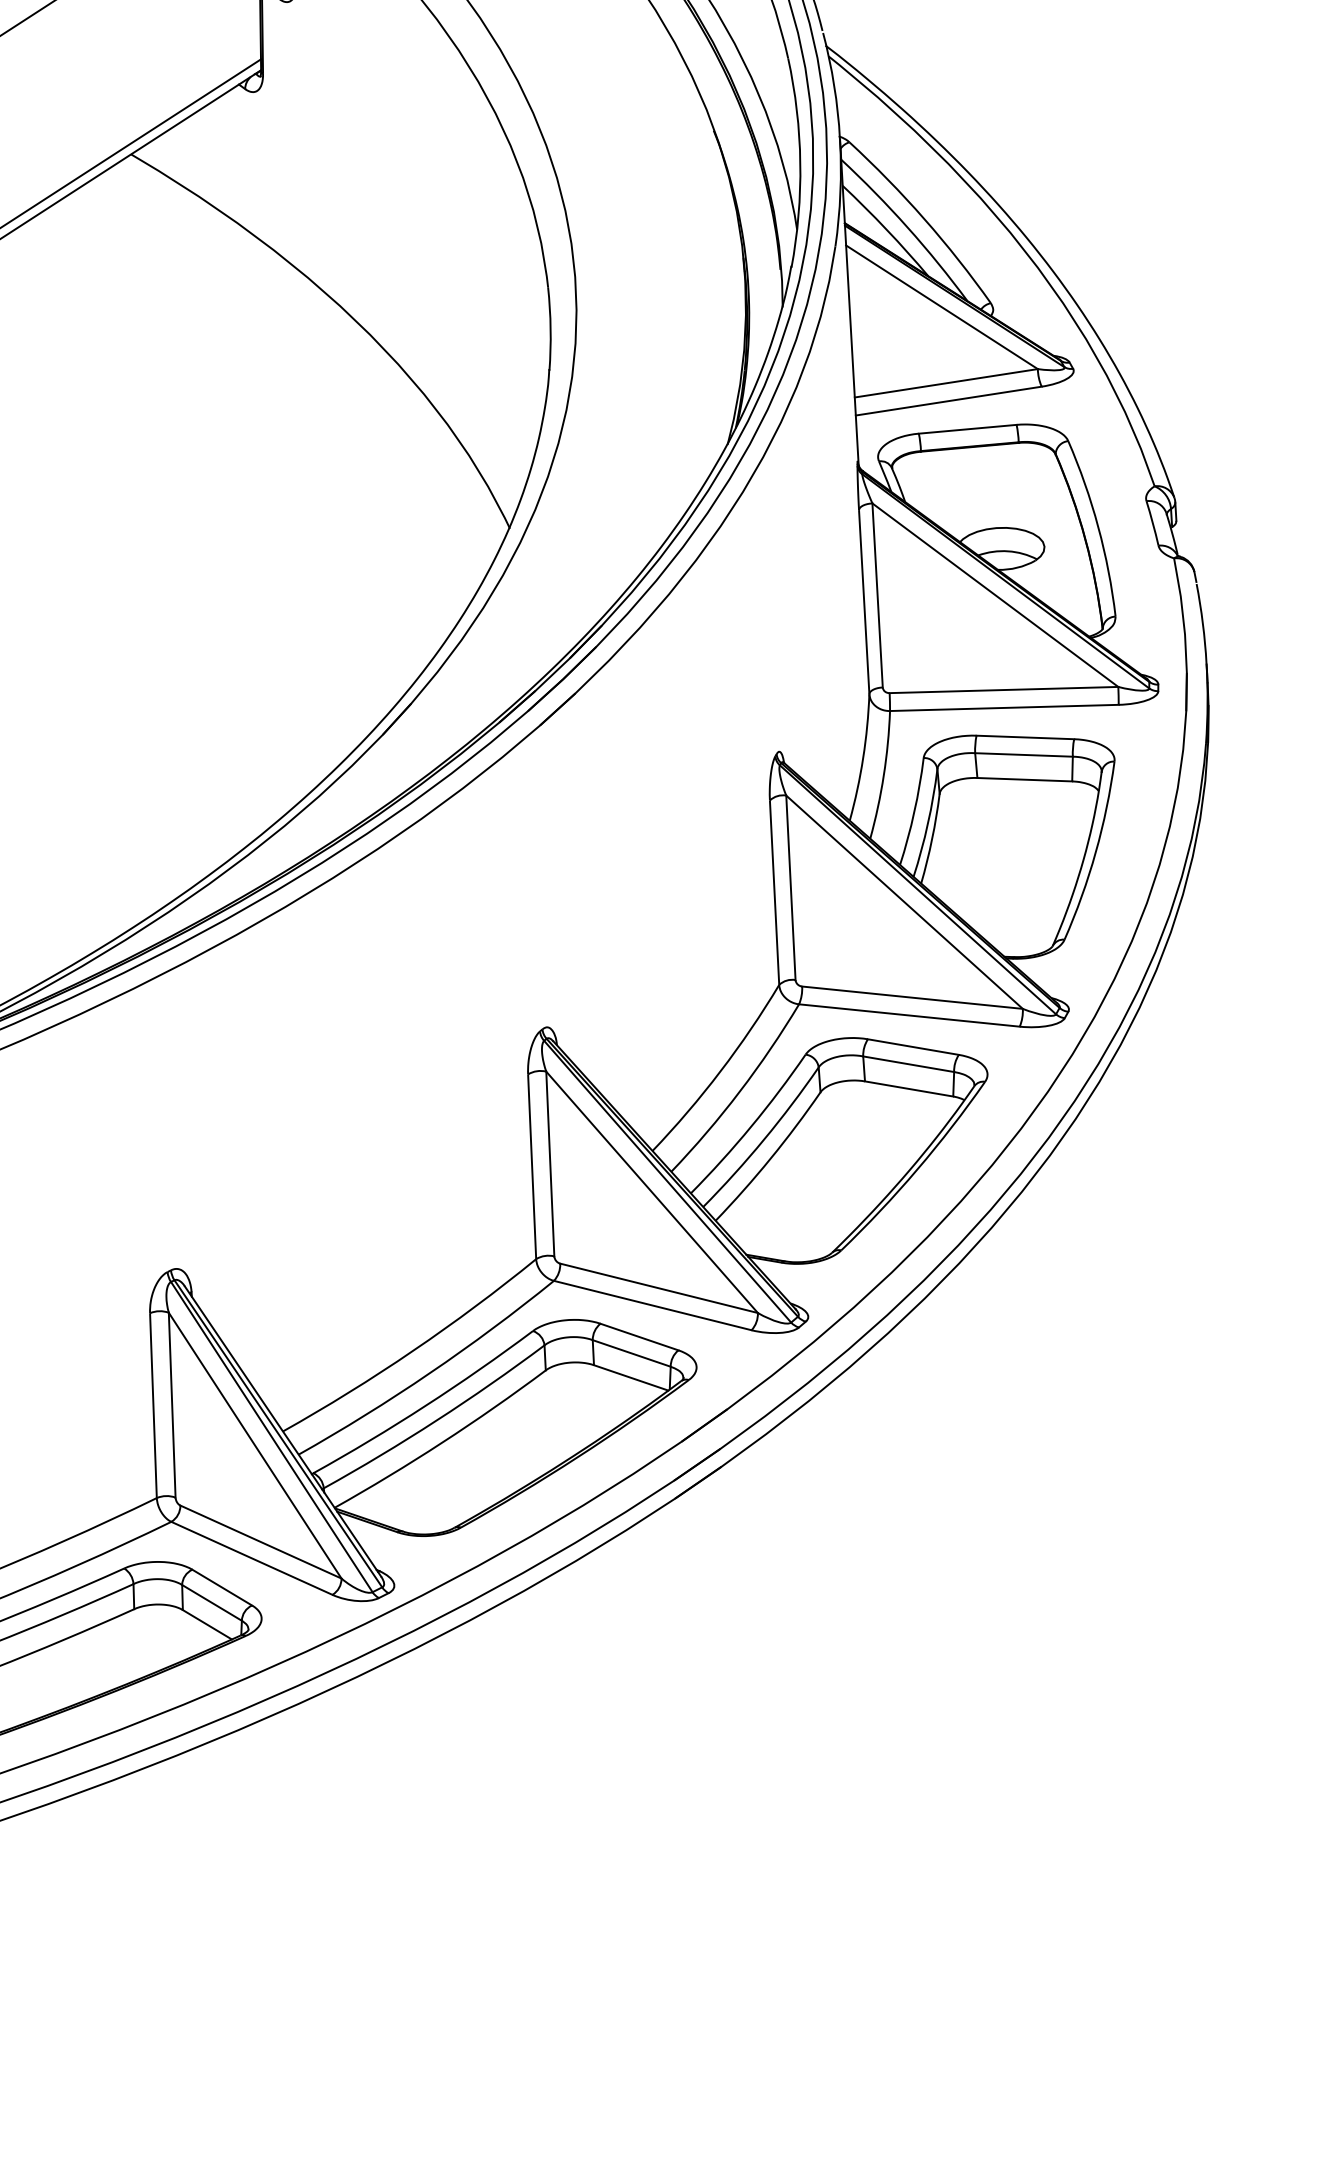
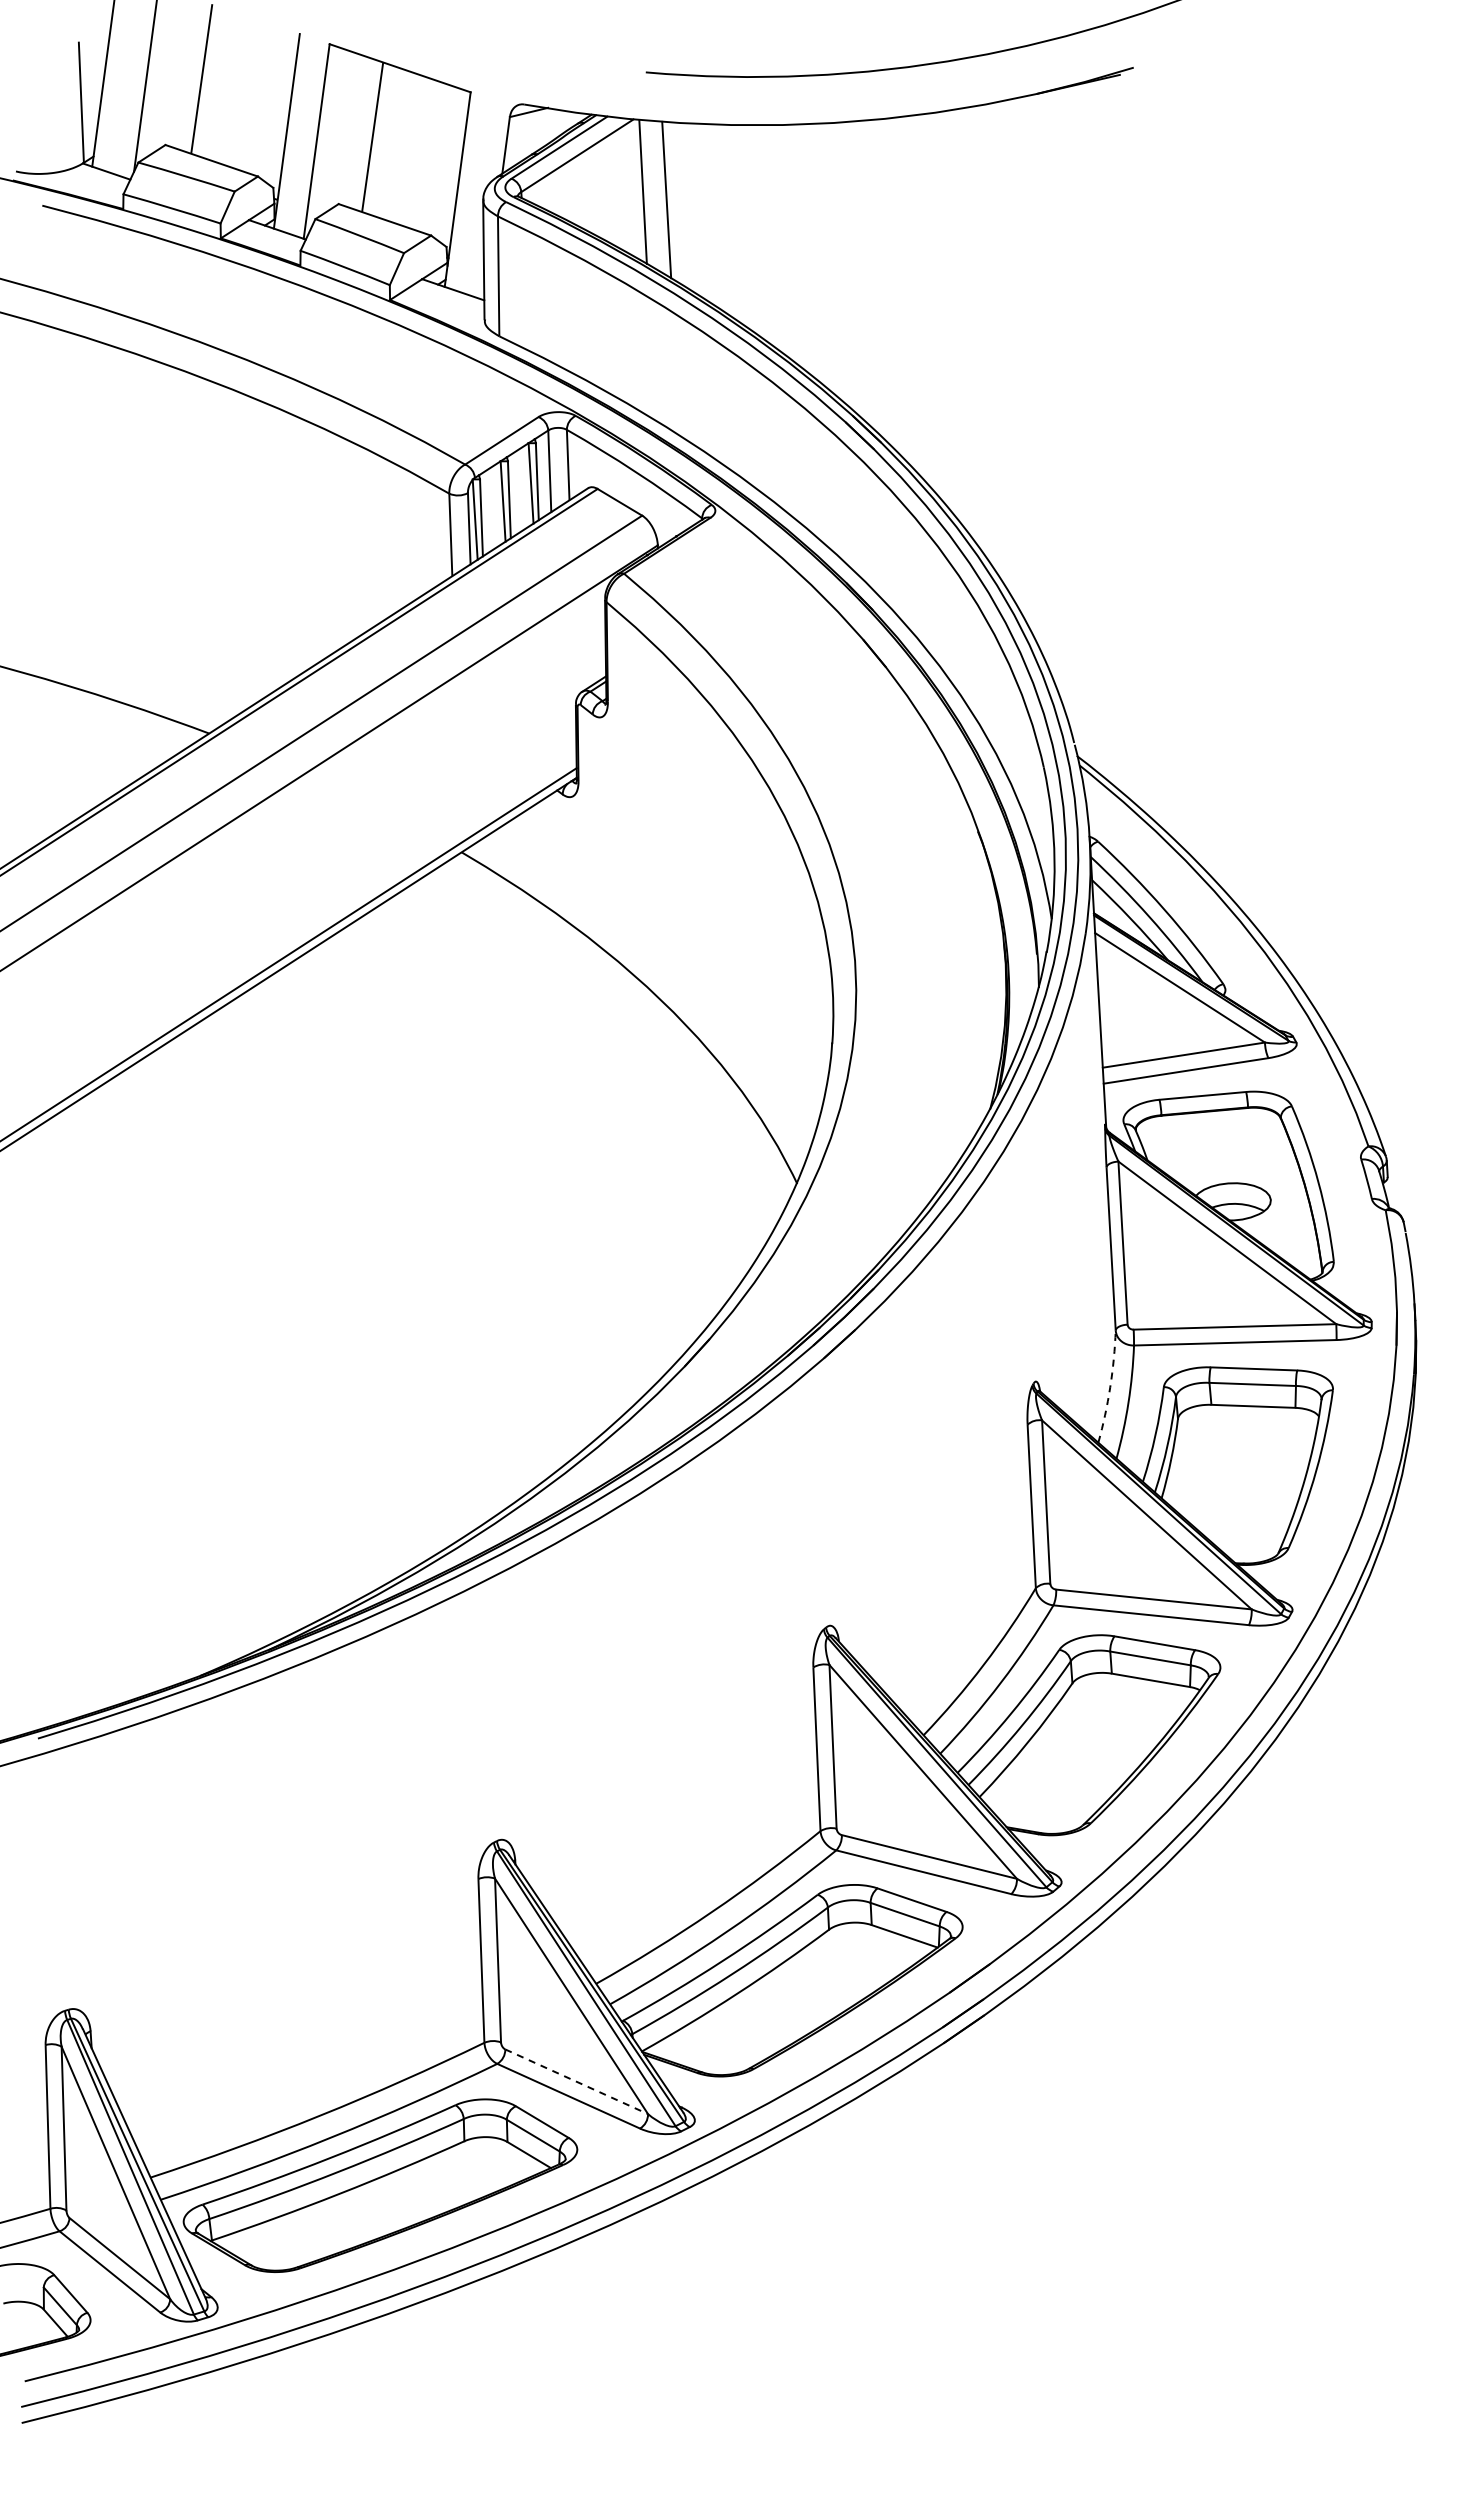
arc: (863, 758) -> (1110, 1387), solid -> dashed
line: (261, 1541) -> (577, 2081), solid -> dashed

